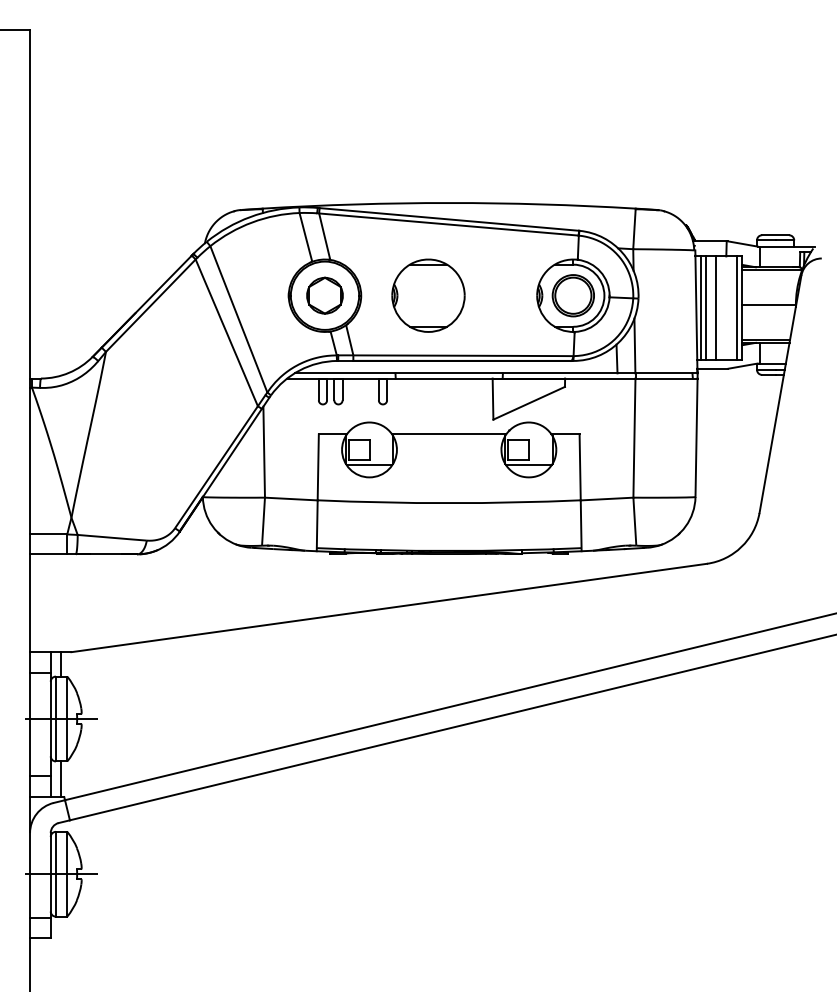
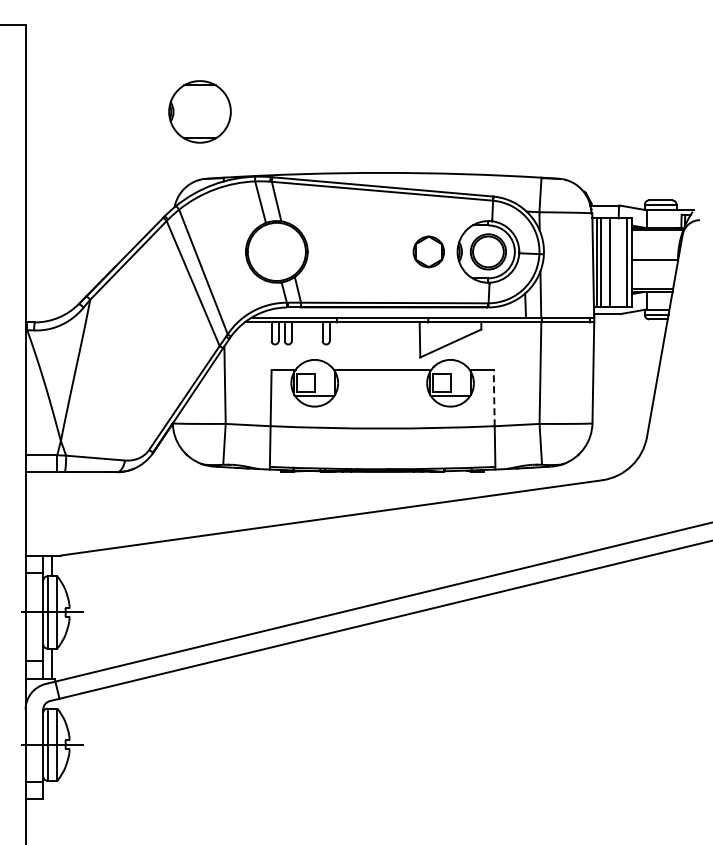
part: (324, 295) -> (428, 251), moved
part: (427, 295) -> (199, 111), moved
line: (580, 466) -> (494, 397), solid -> dashed

